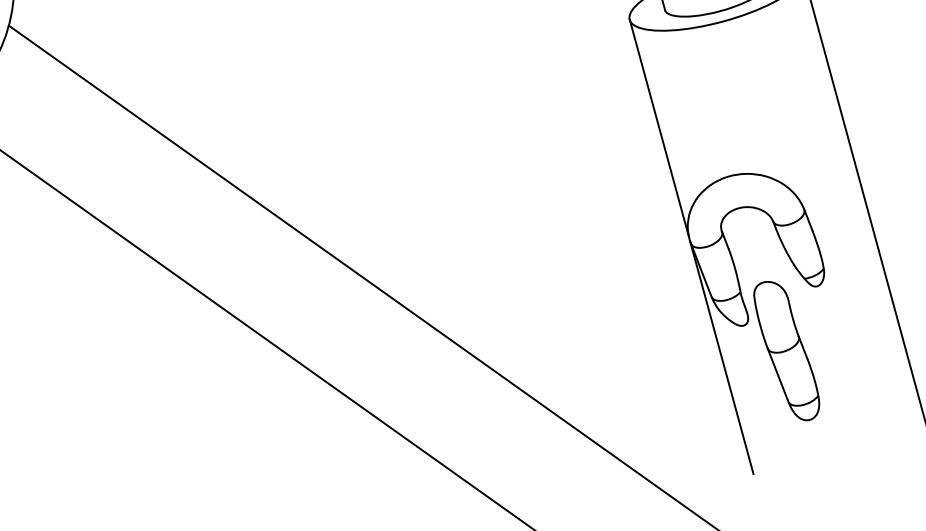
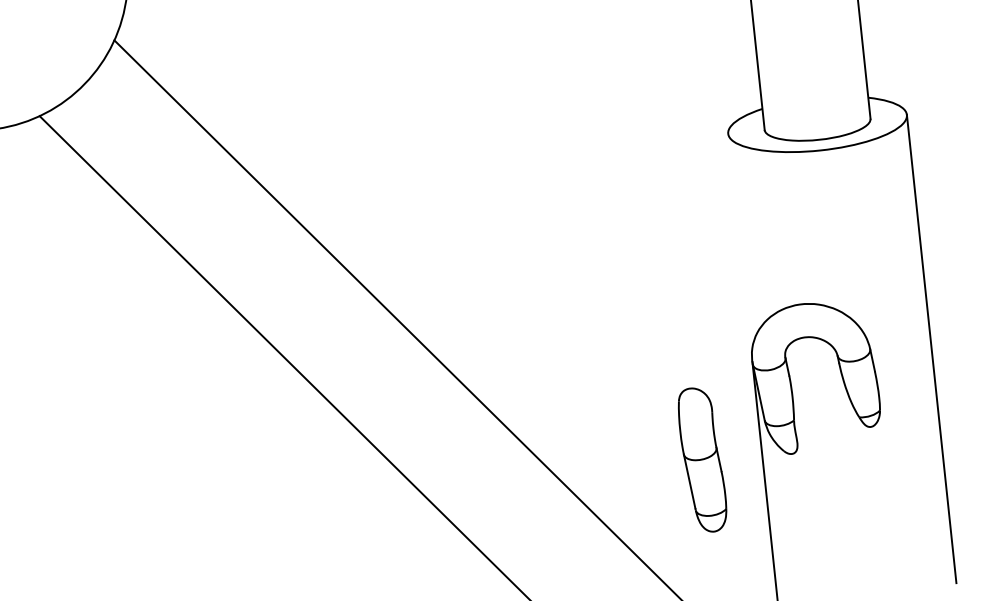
line: (658, 128) -> (739, 245), removed
part: (786, 350) -> (702, 459), moved

